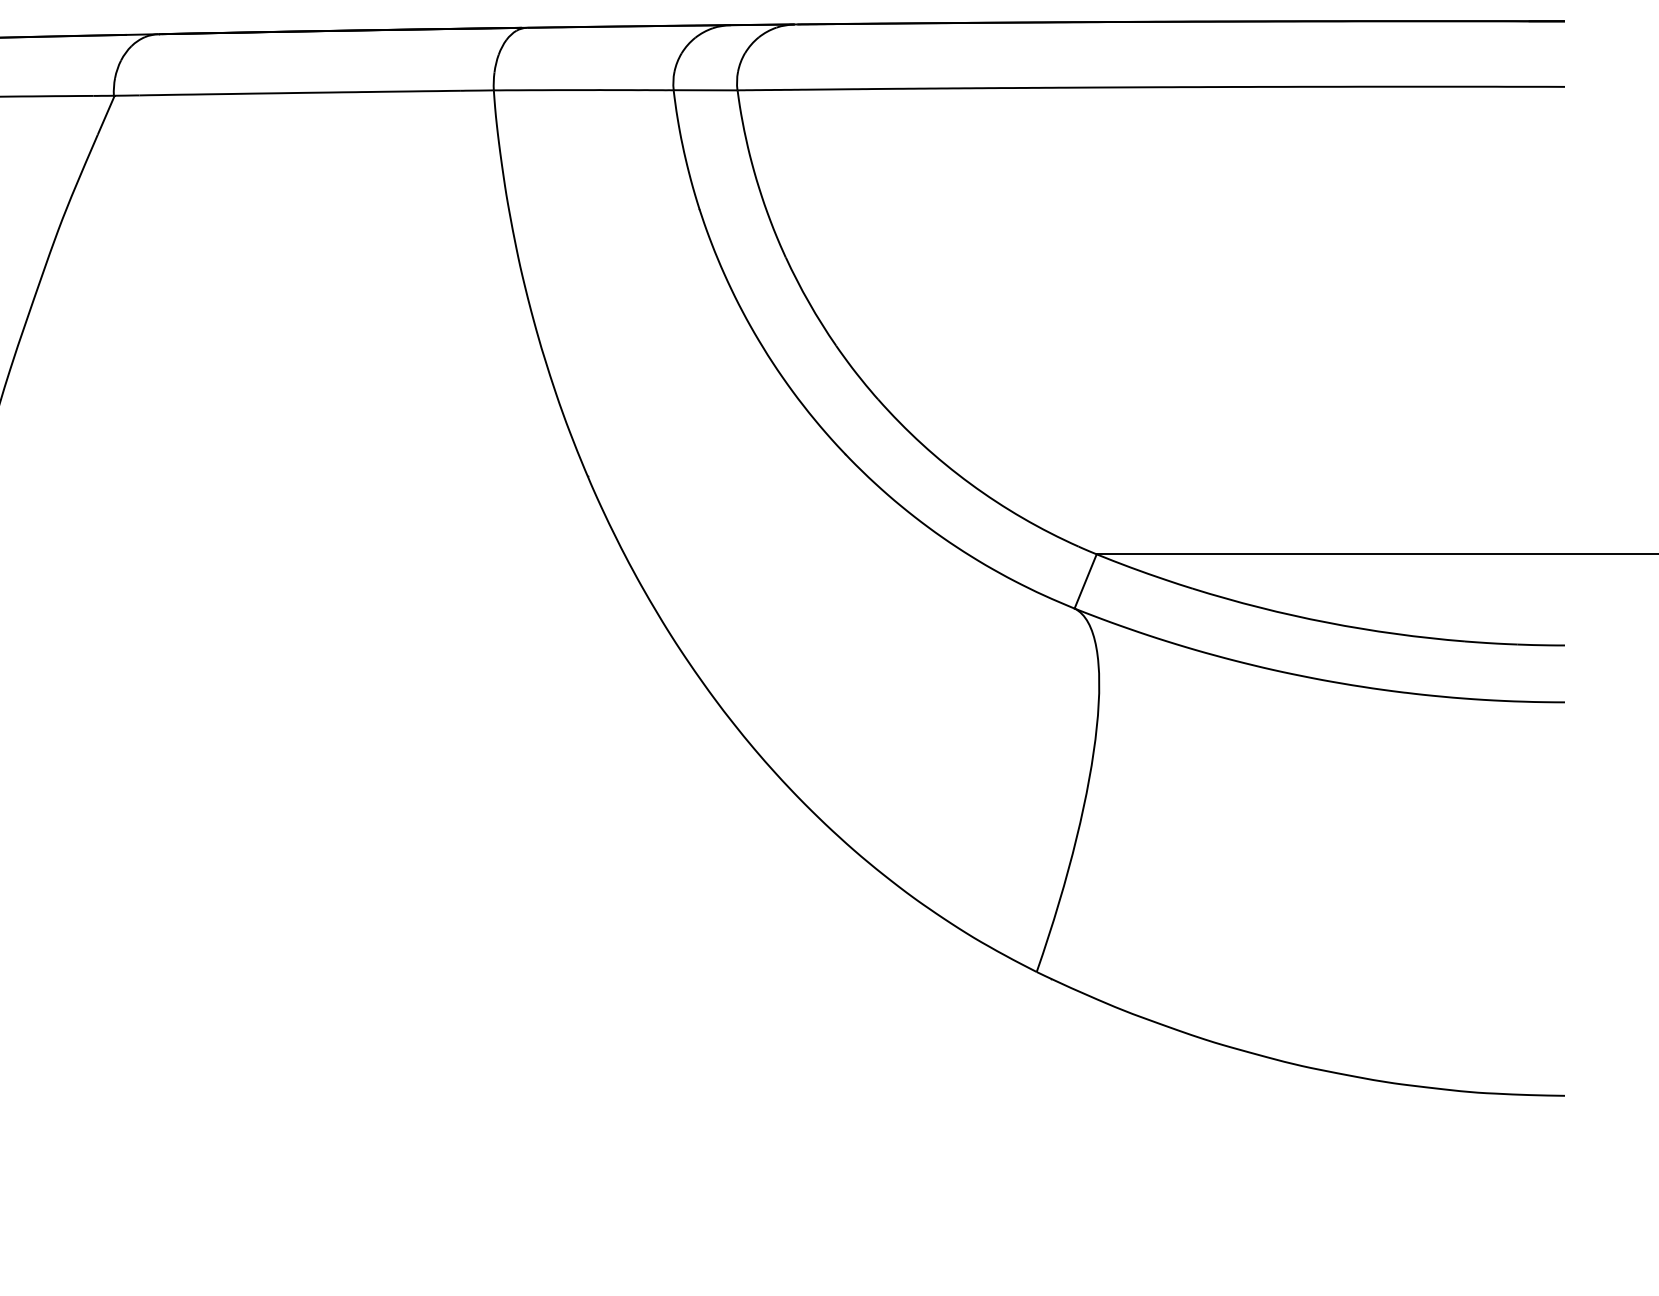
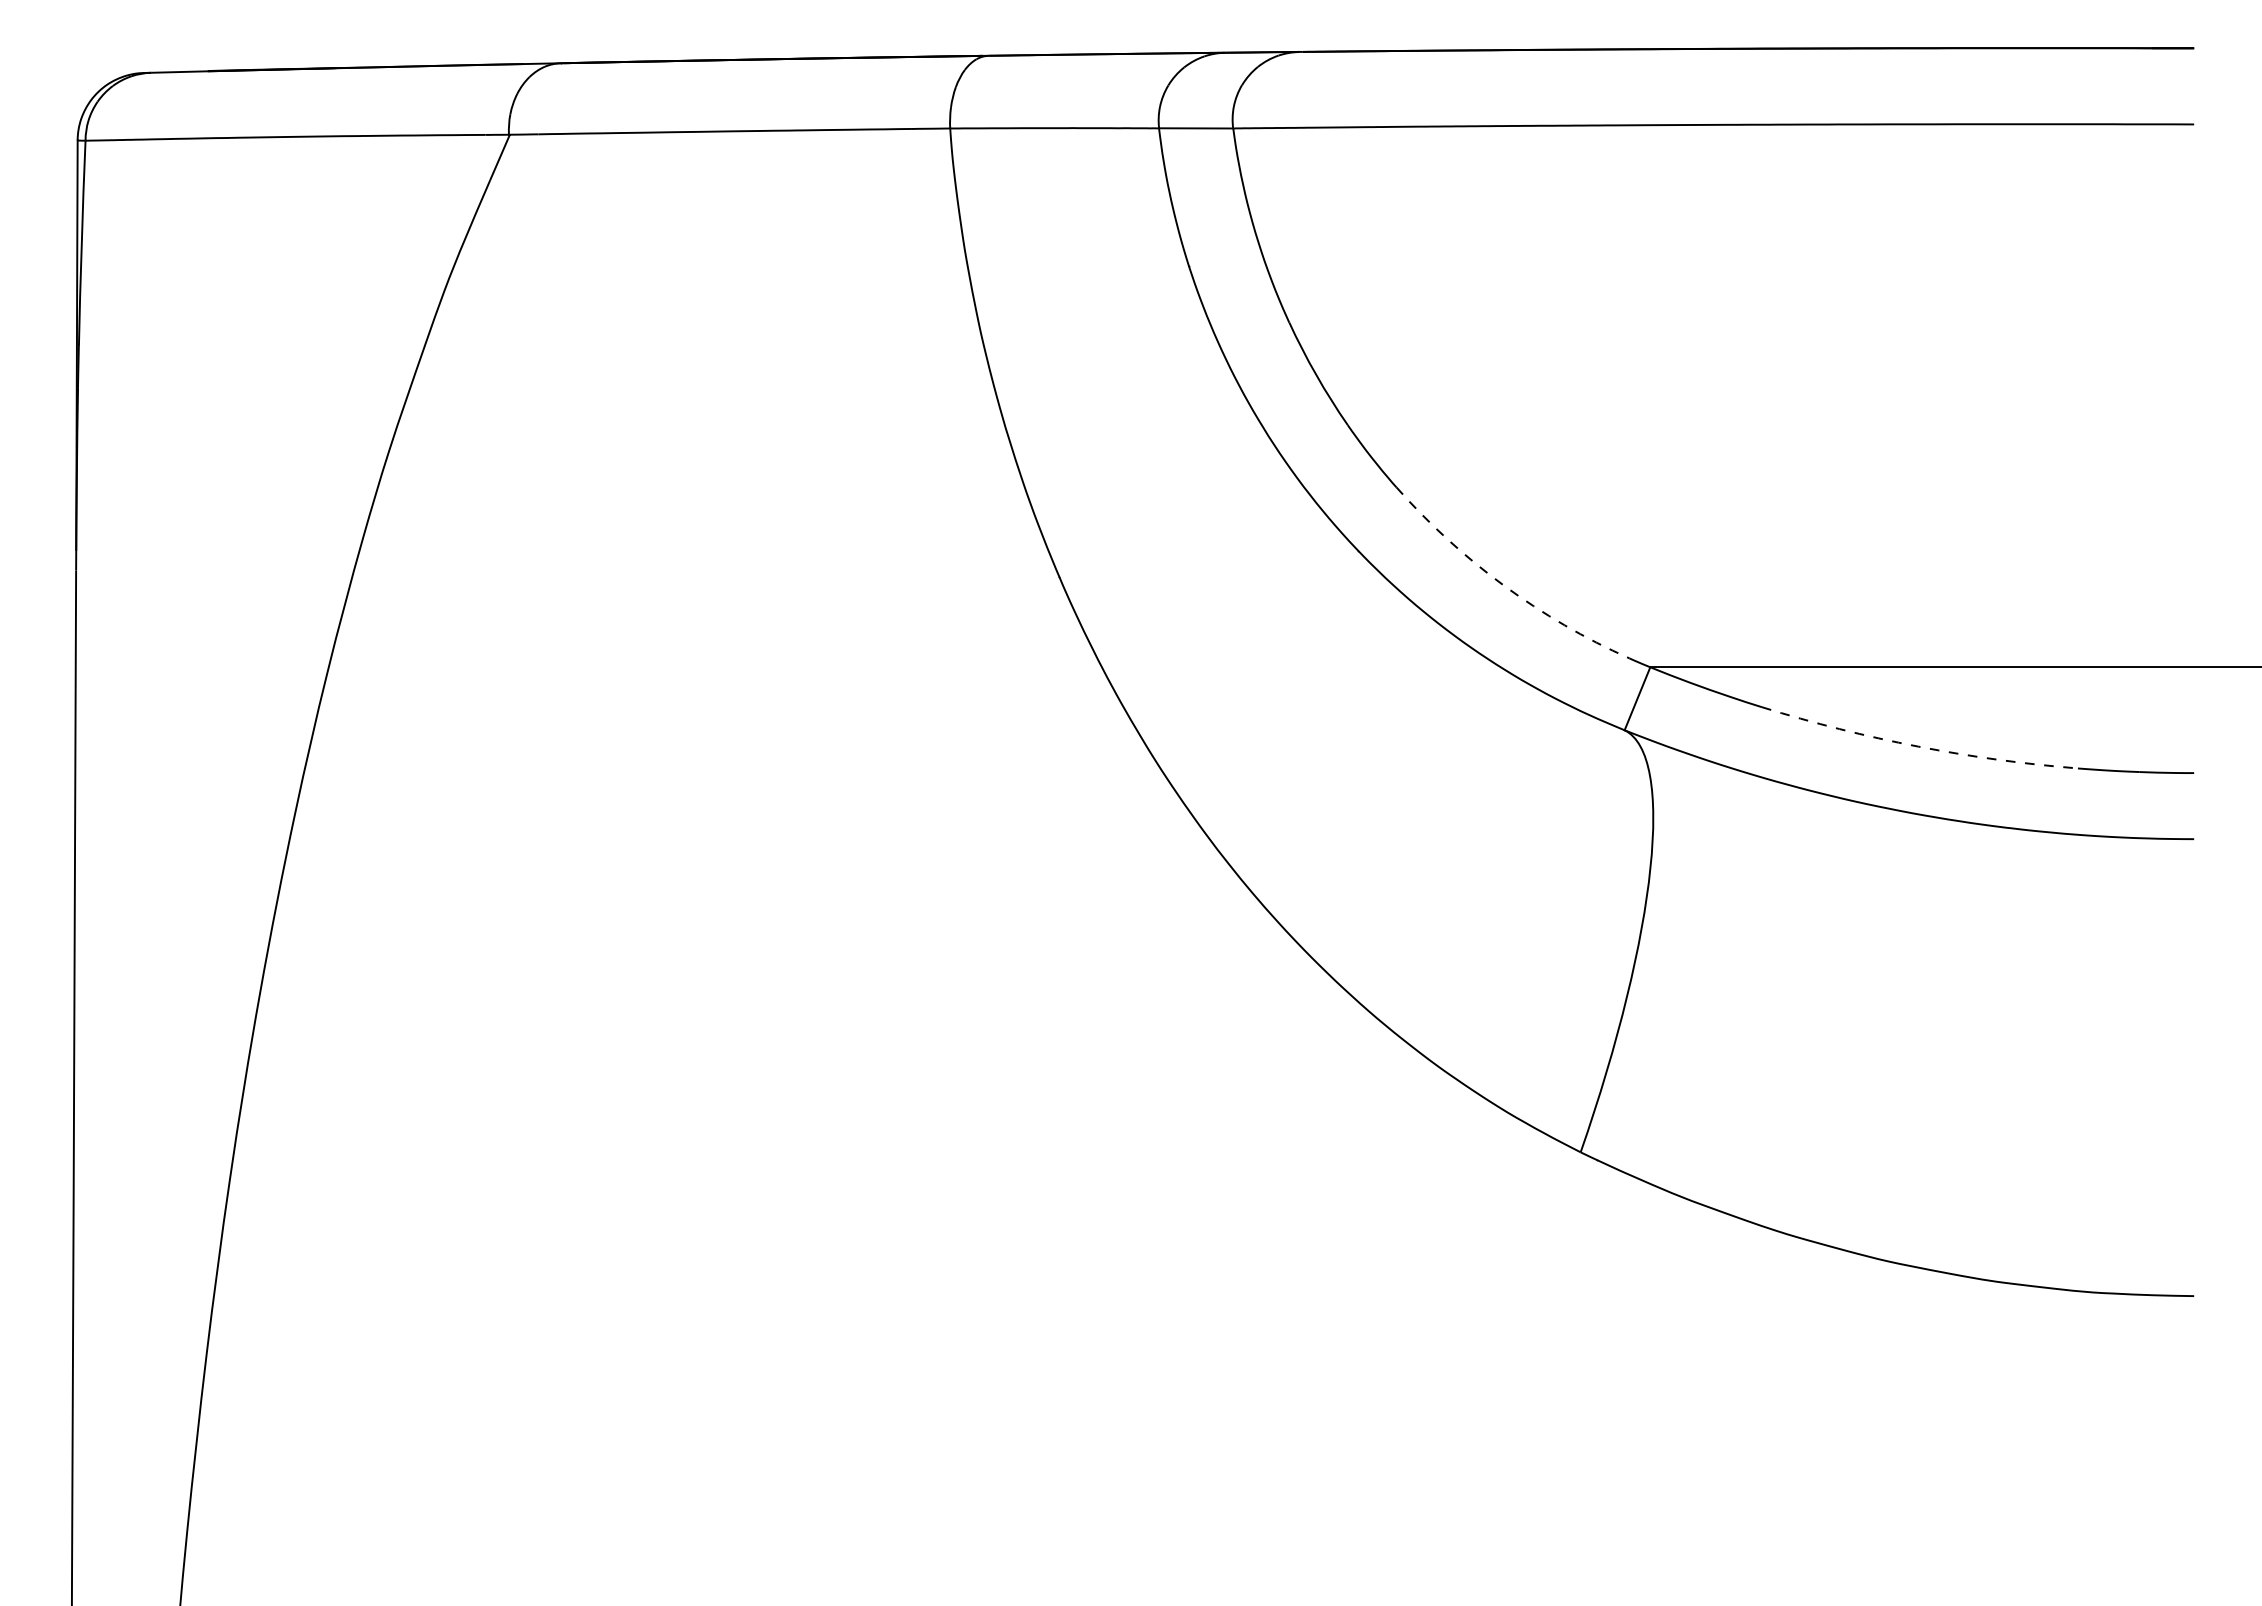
arc: (970, 483) -> (1503, 585), solid -> dashed
arc: (1327, 622) -> (1918, 746), solid -> dashed

